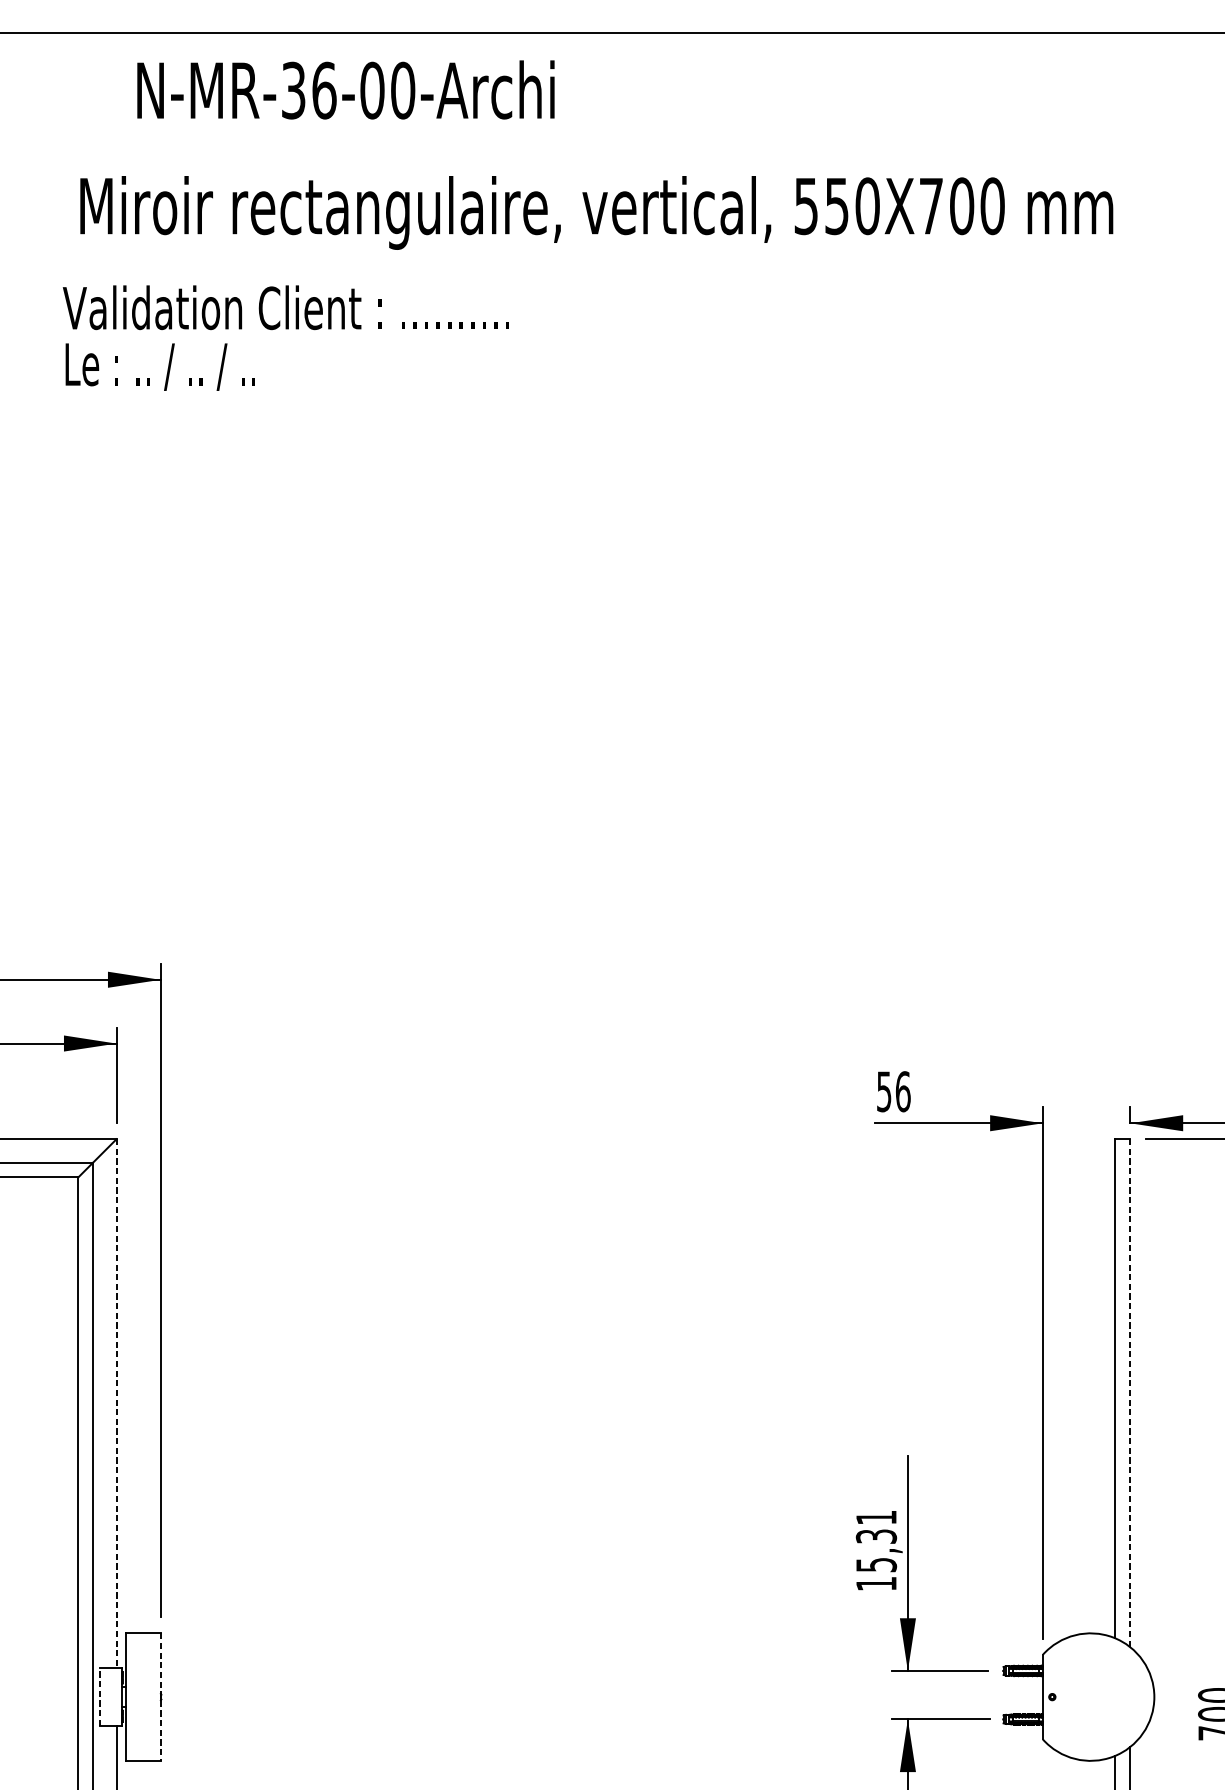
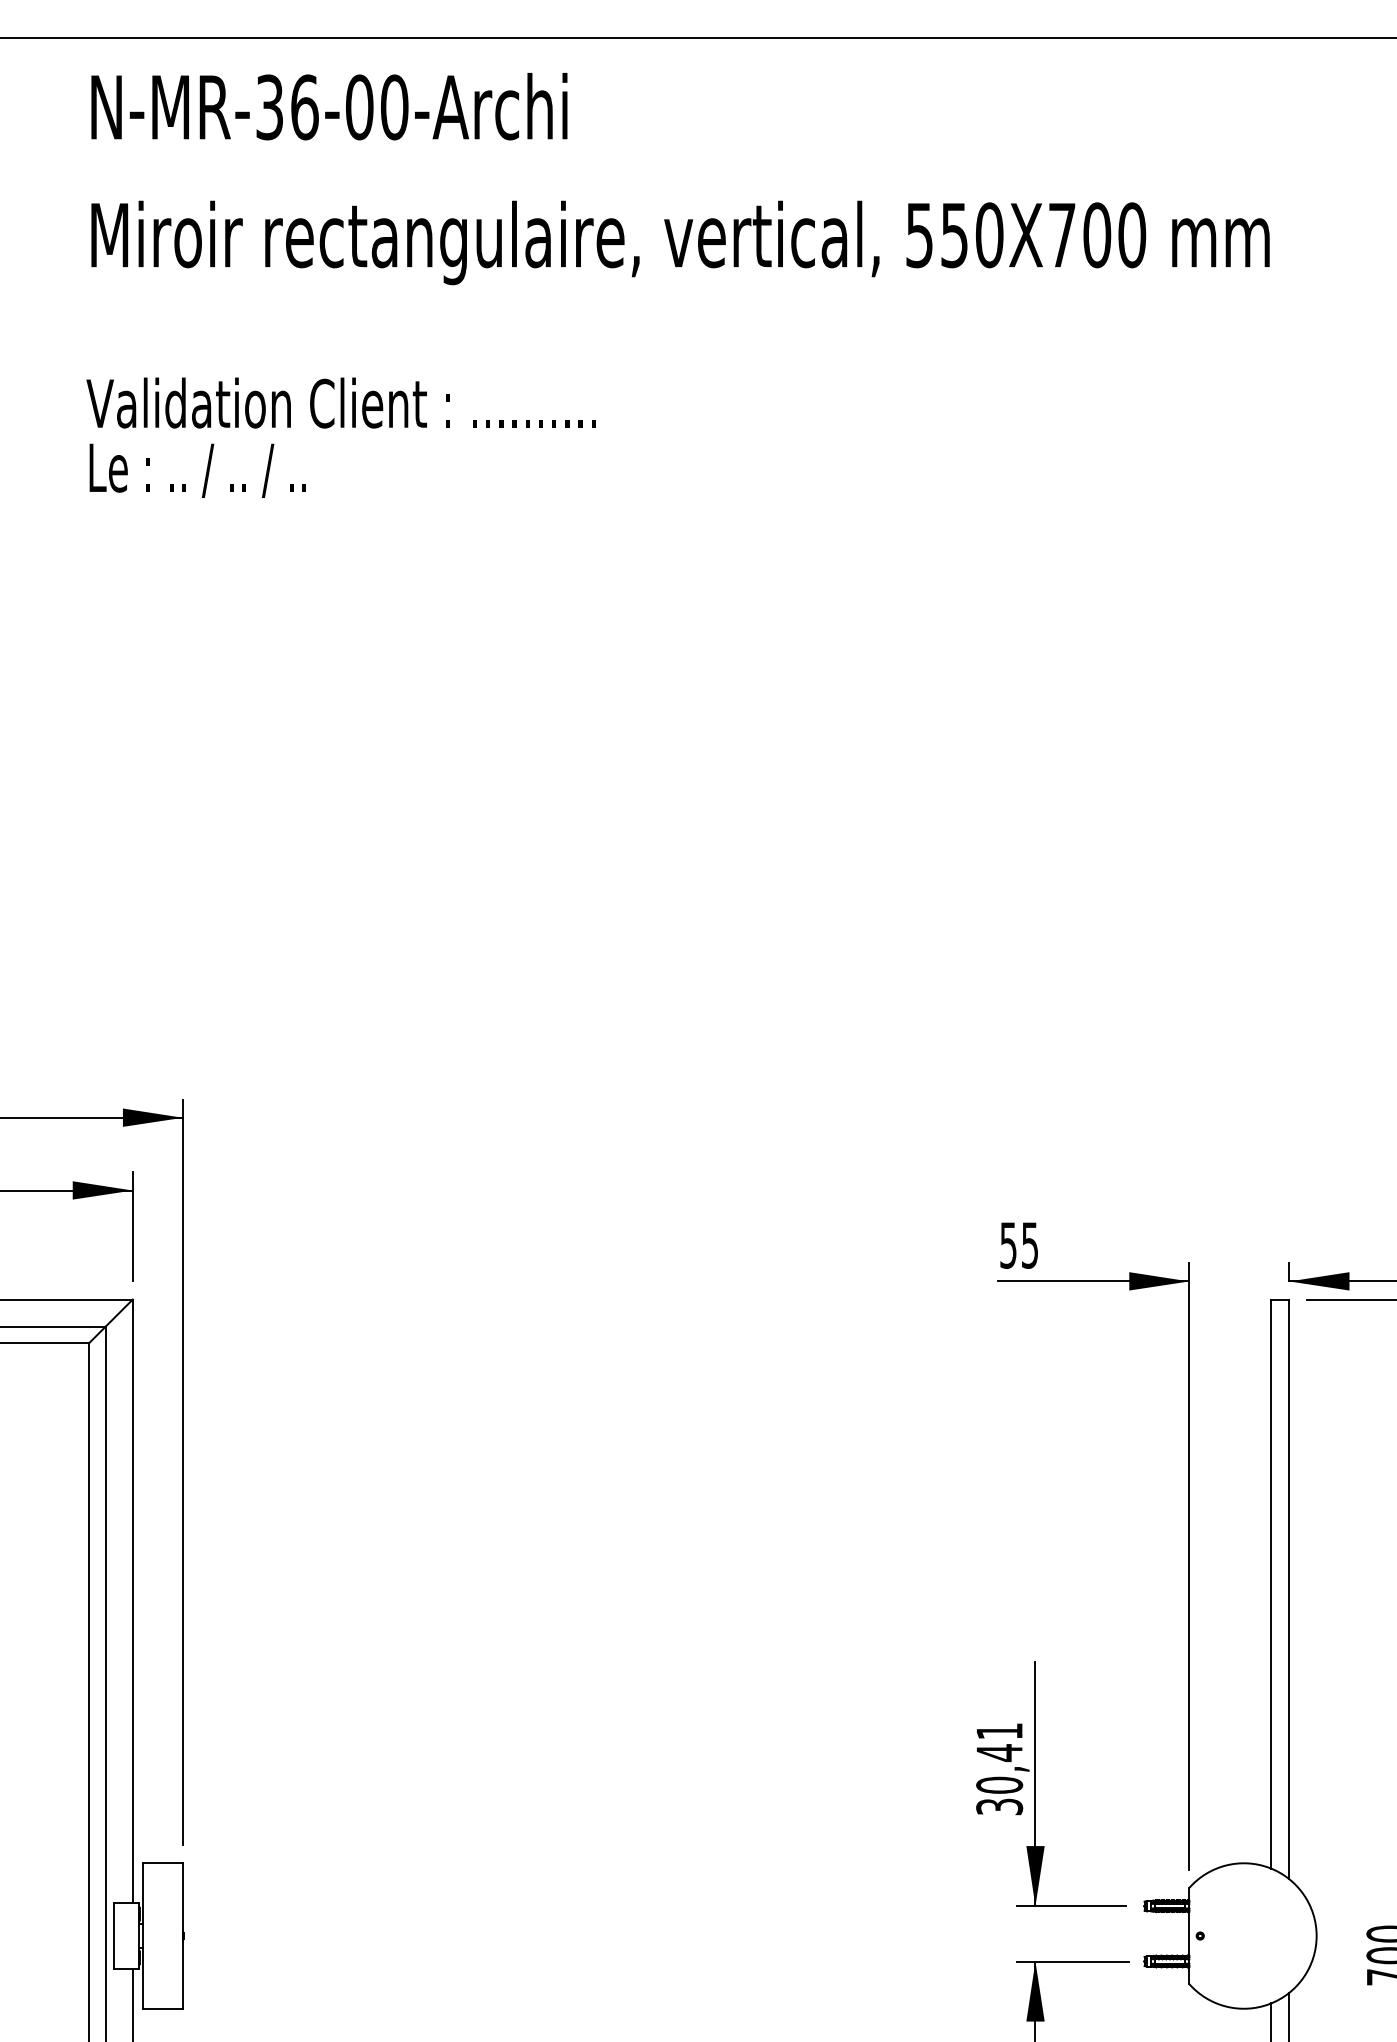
text: (346, 89) -> (329, 106), moved
text: (285, 337) -> (340, 437), moved
text: (902, 1091) -> (1029, 1245), 56 -> 55
line: (1130, 1393) -> (1289, 1589), dashed -> solid
line: (116, 1403) -> (132, 1601), dashed -> solid
text: (876, 1559) -> (999, 1779), 15,31 -> 30,41
line: (99, 1697) -> (113, 1936), dashed -> solid
line: (160, 1697) -> (182, 1936), dashed -> solid

